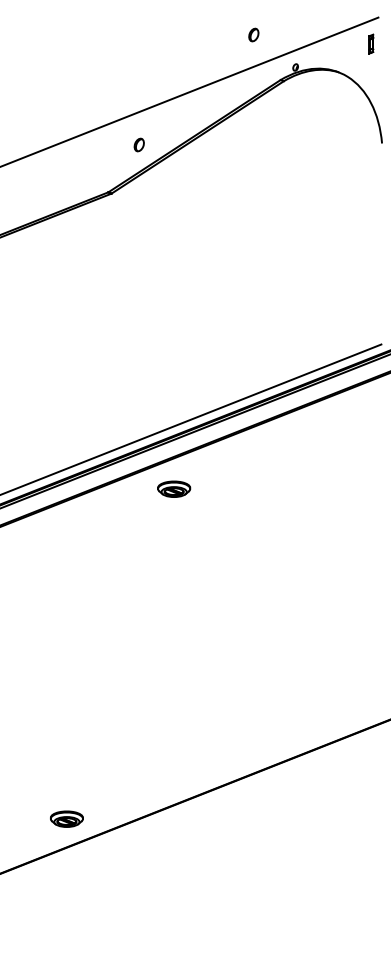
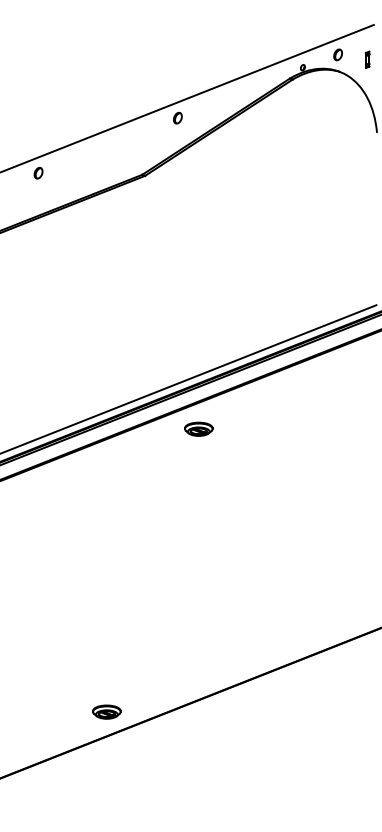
part: (253, 34) -> (337, 54), moved
part: (370, 43) -> (367, 59), moved
part: (138, 144) -> (177, 117), moved

